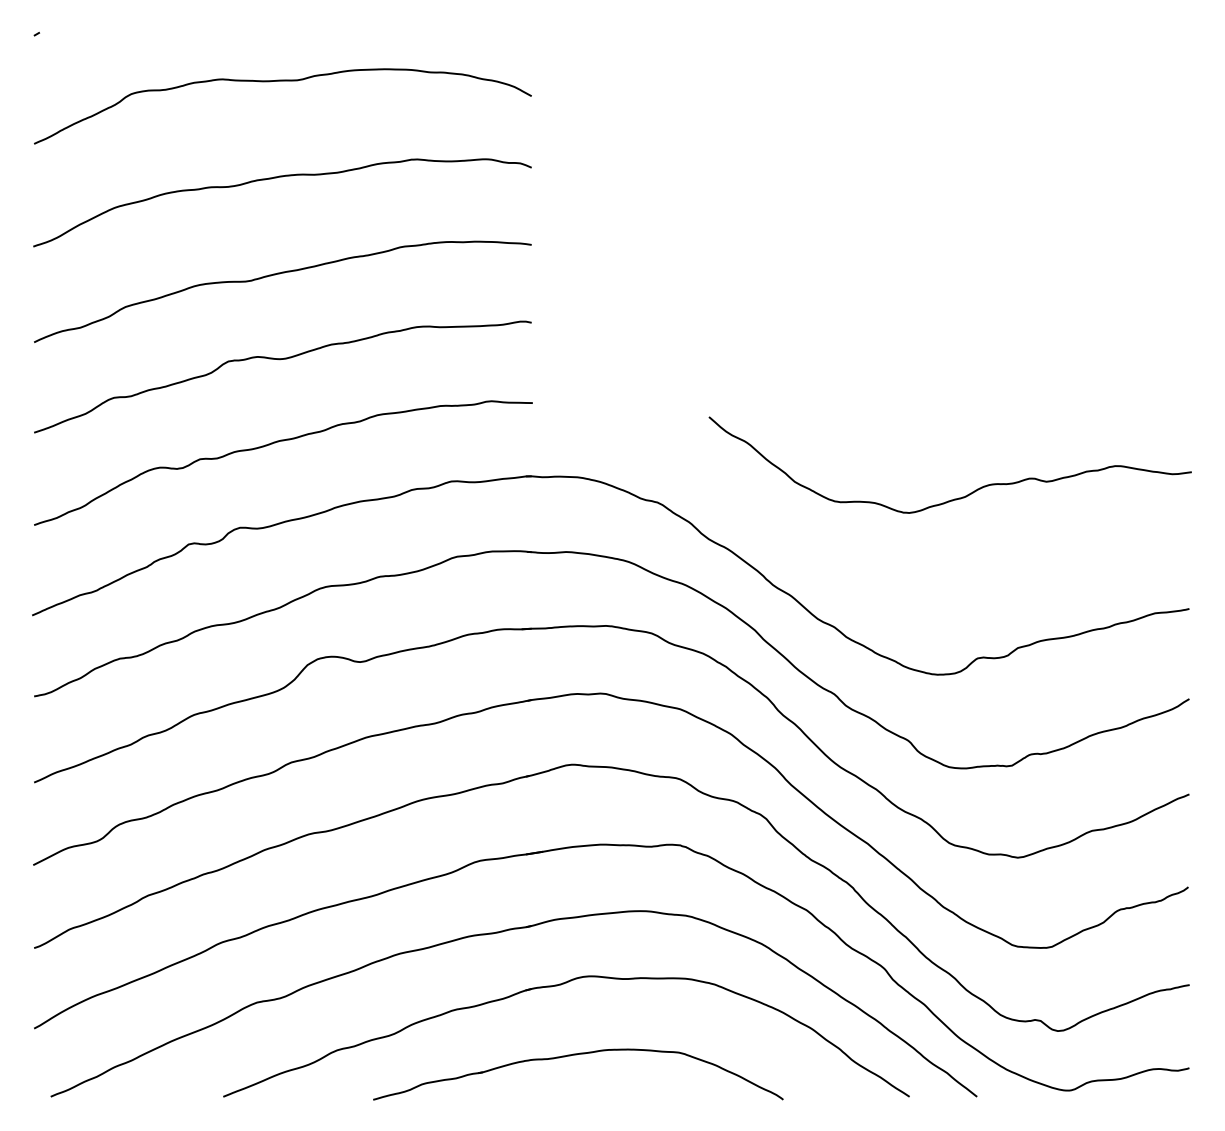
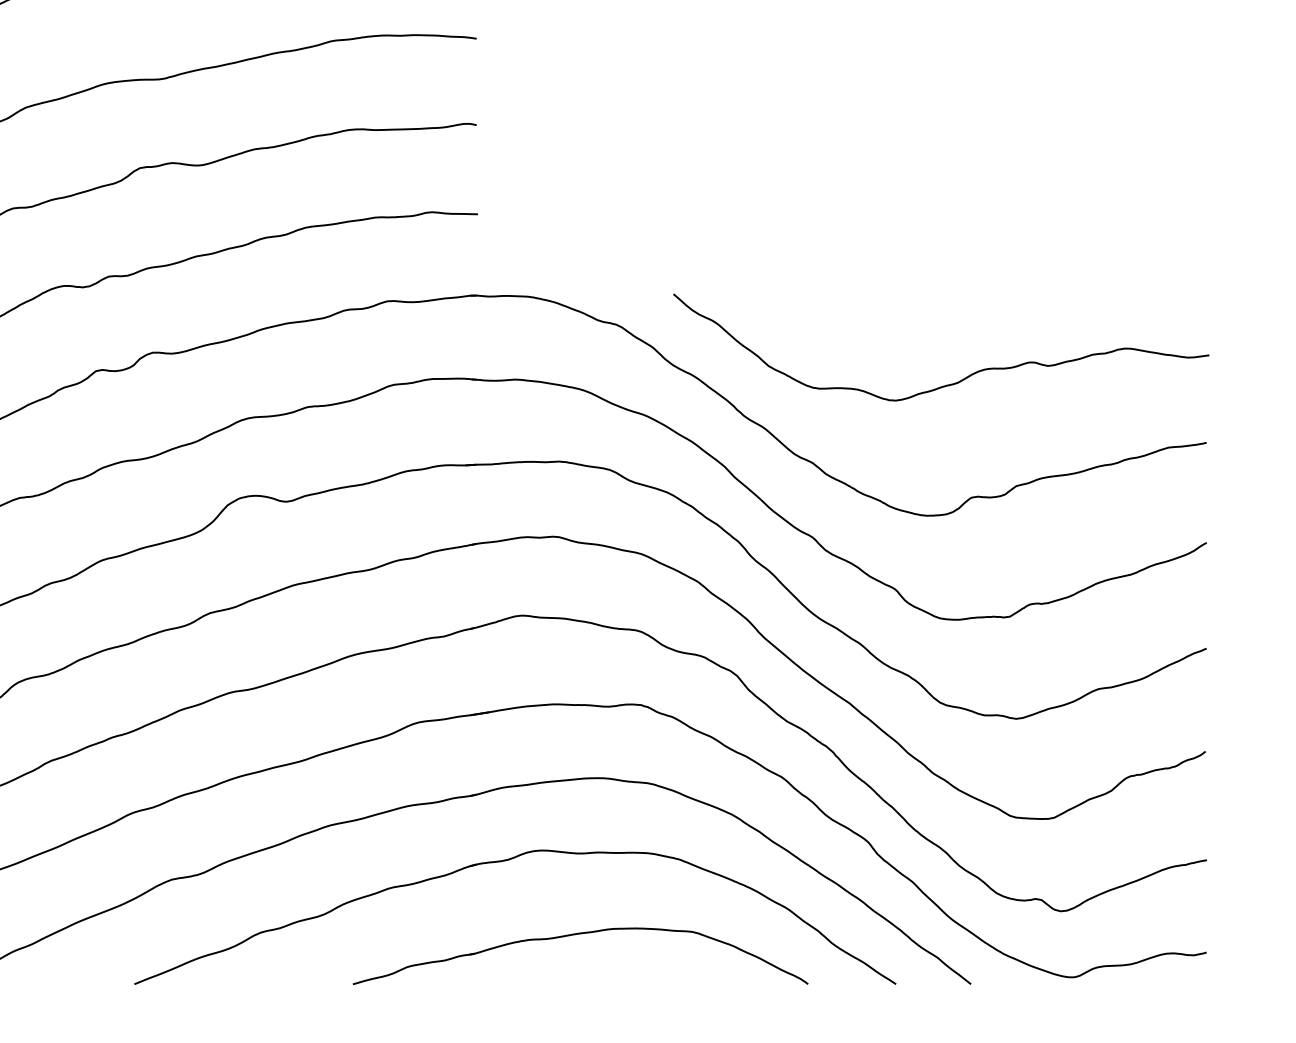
curve: (958, 497) -> (950, 383), moved
part: (576, 1055) -> (578, 935), moved

